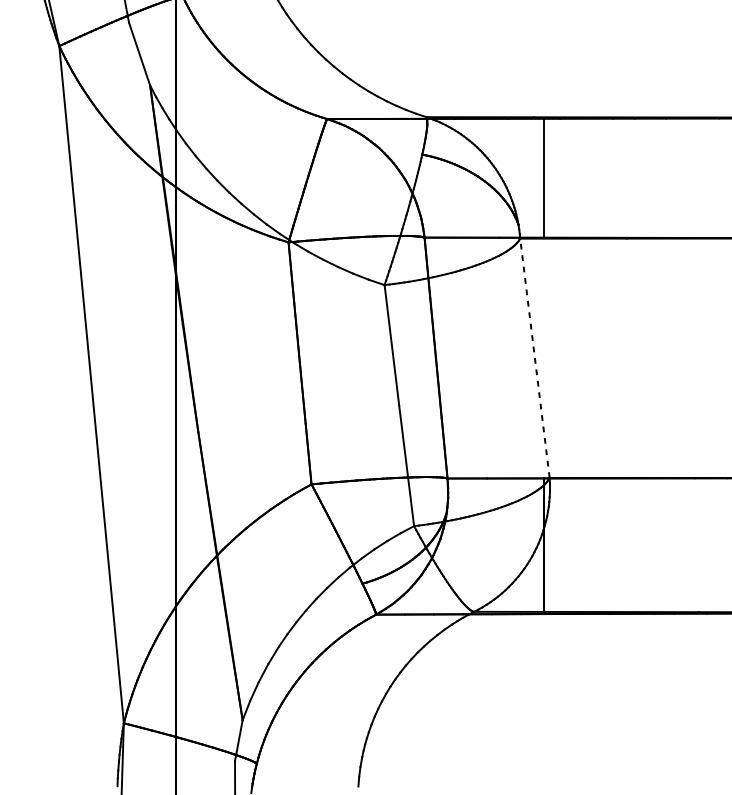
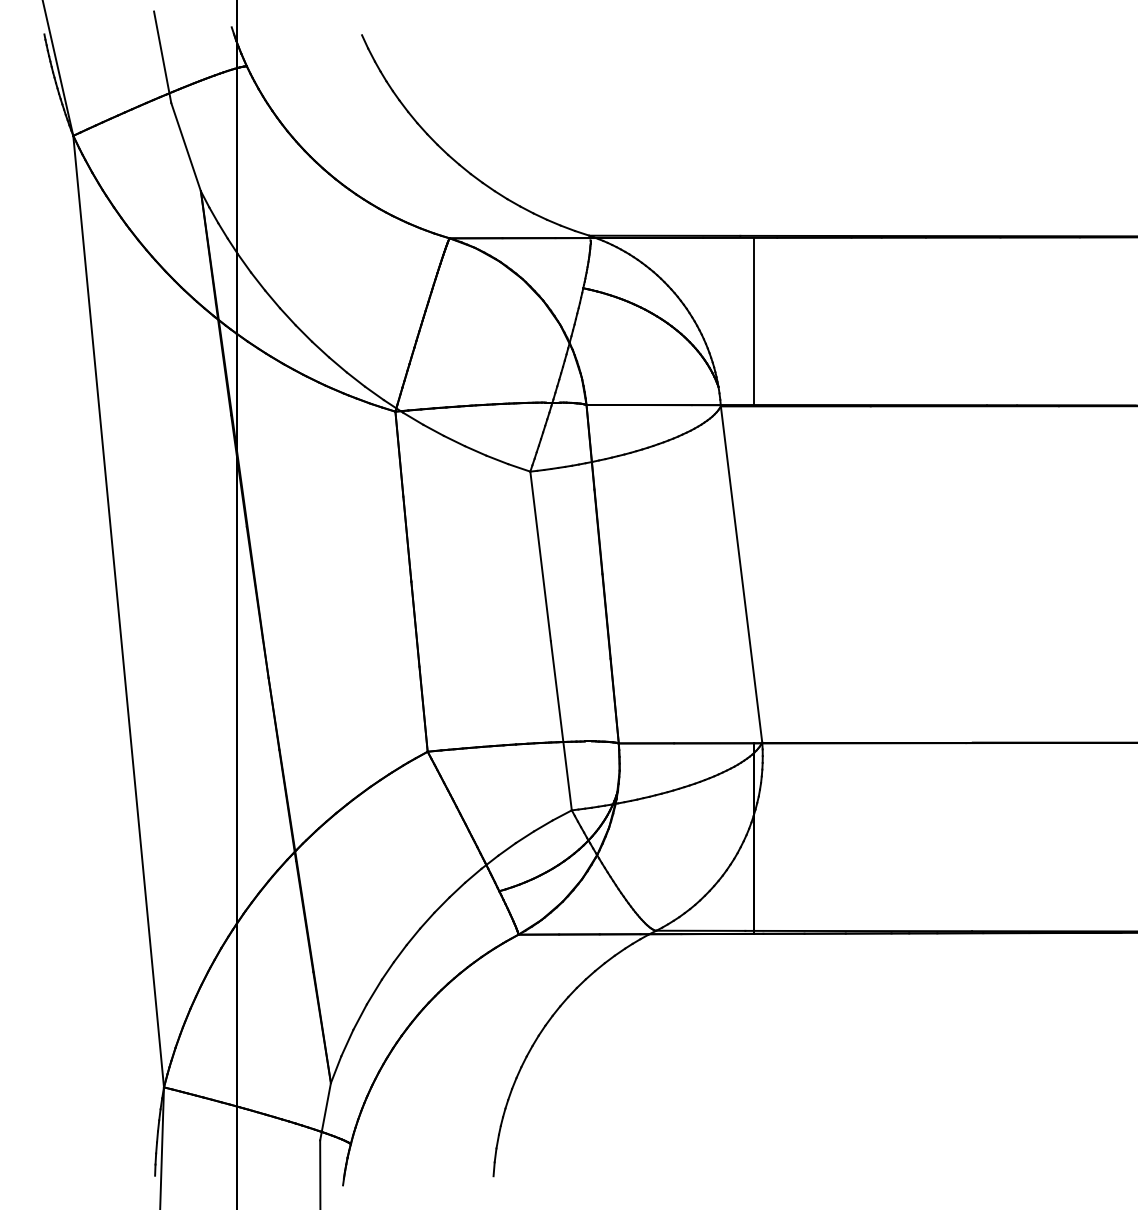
line: (534, 358) -> (741, 574), dashed -> solid

